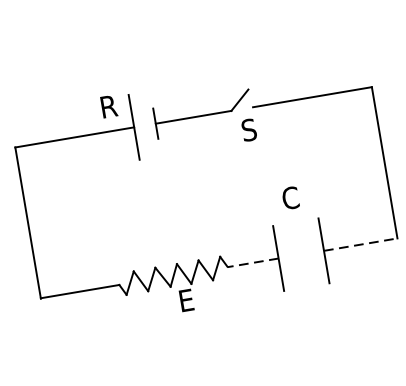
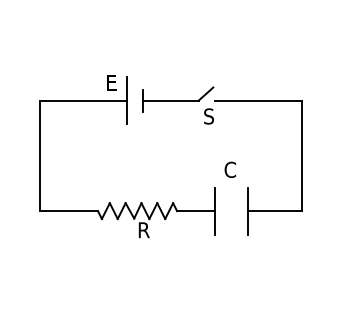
text: (108, 106) -> (111, 82), R -> E
line: (360, 244) -> (274, 211), dashed -> solid
line: (252, 263) -> (195, 211), dashed -> solid
text: (186, 300) -> (143, 230), E -> R

